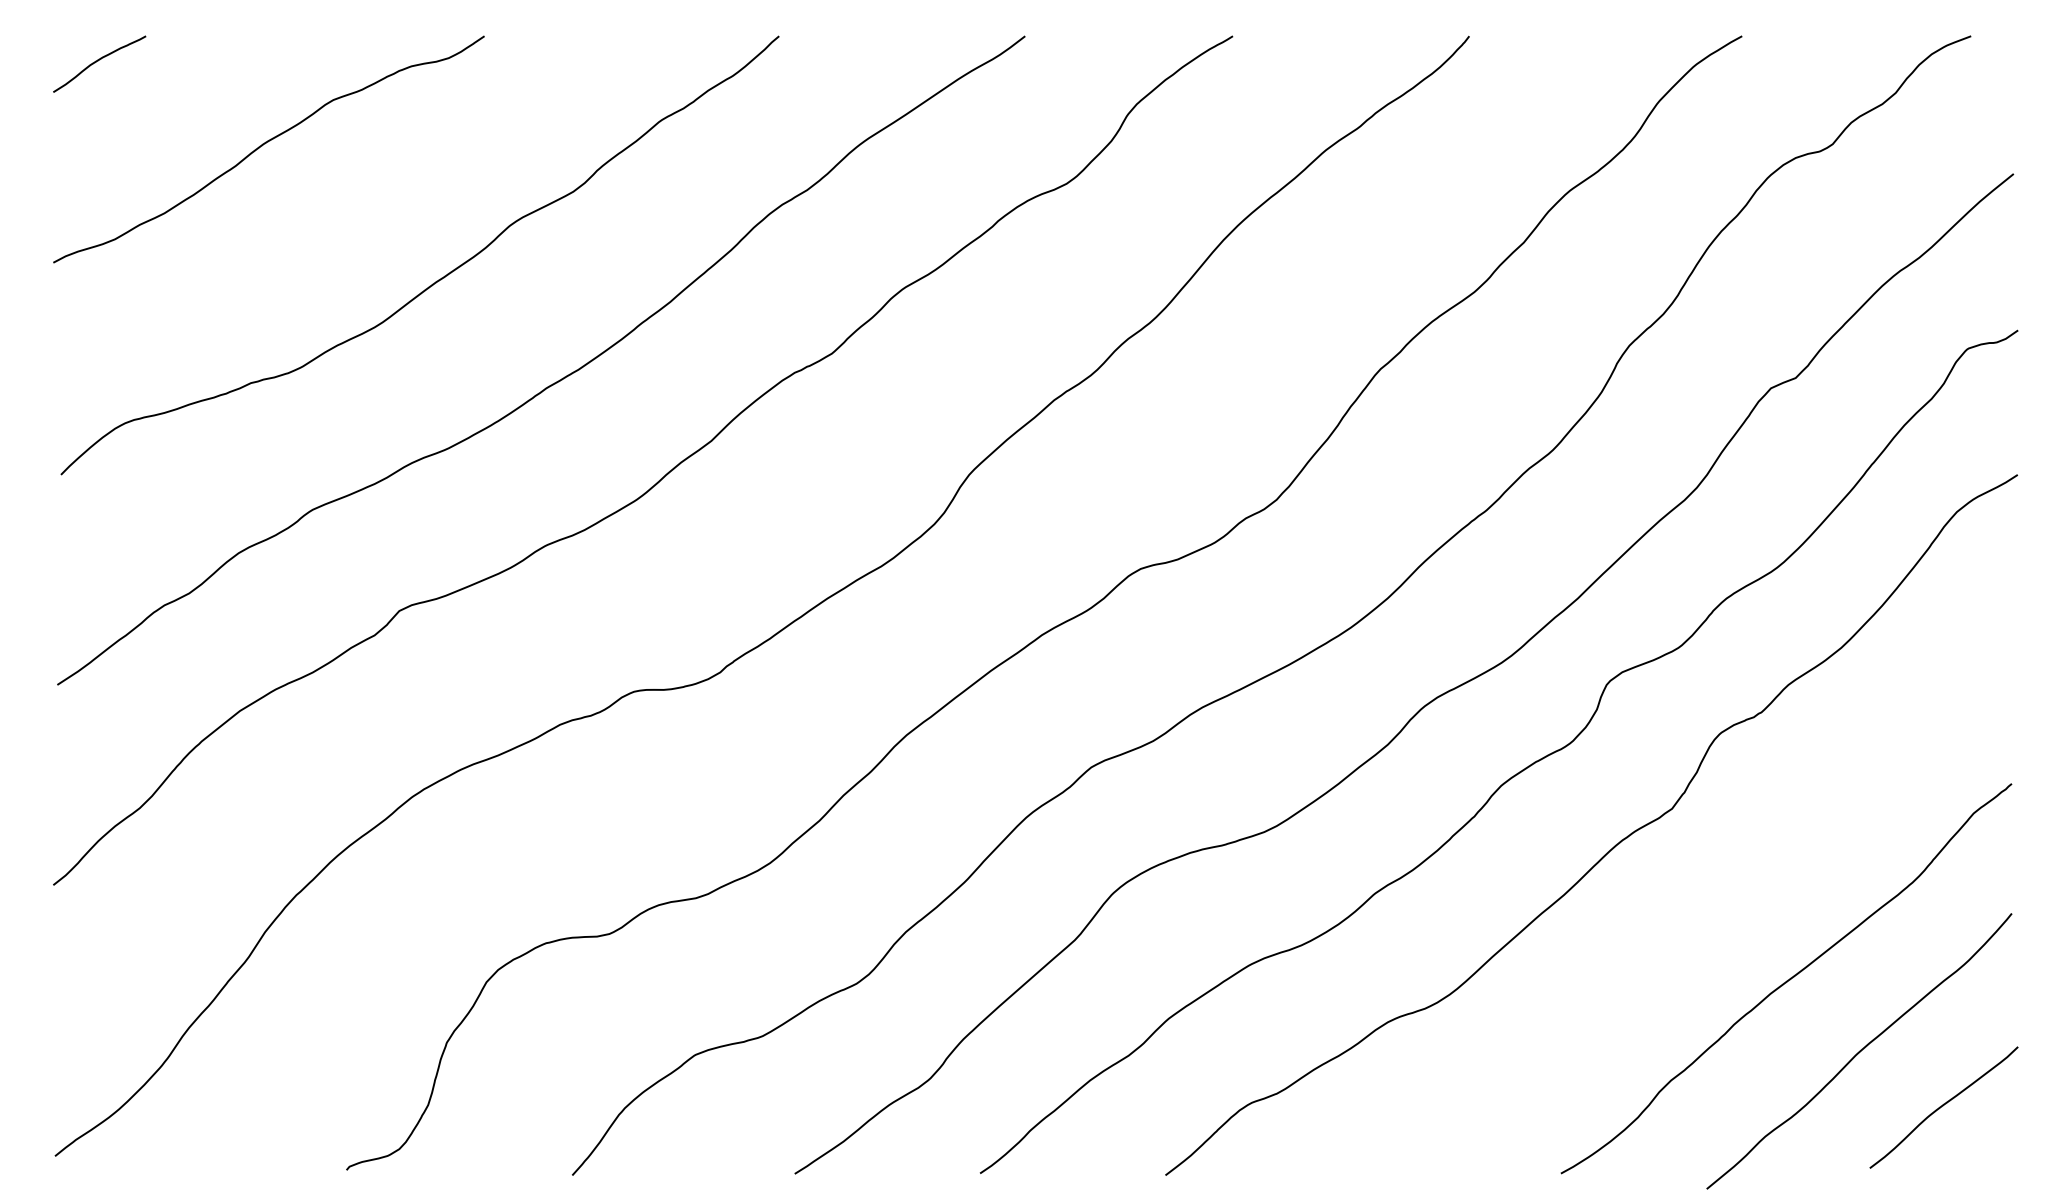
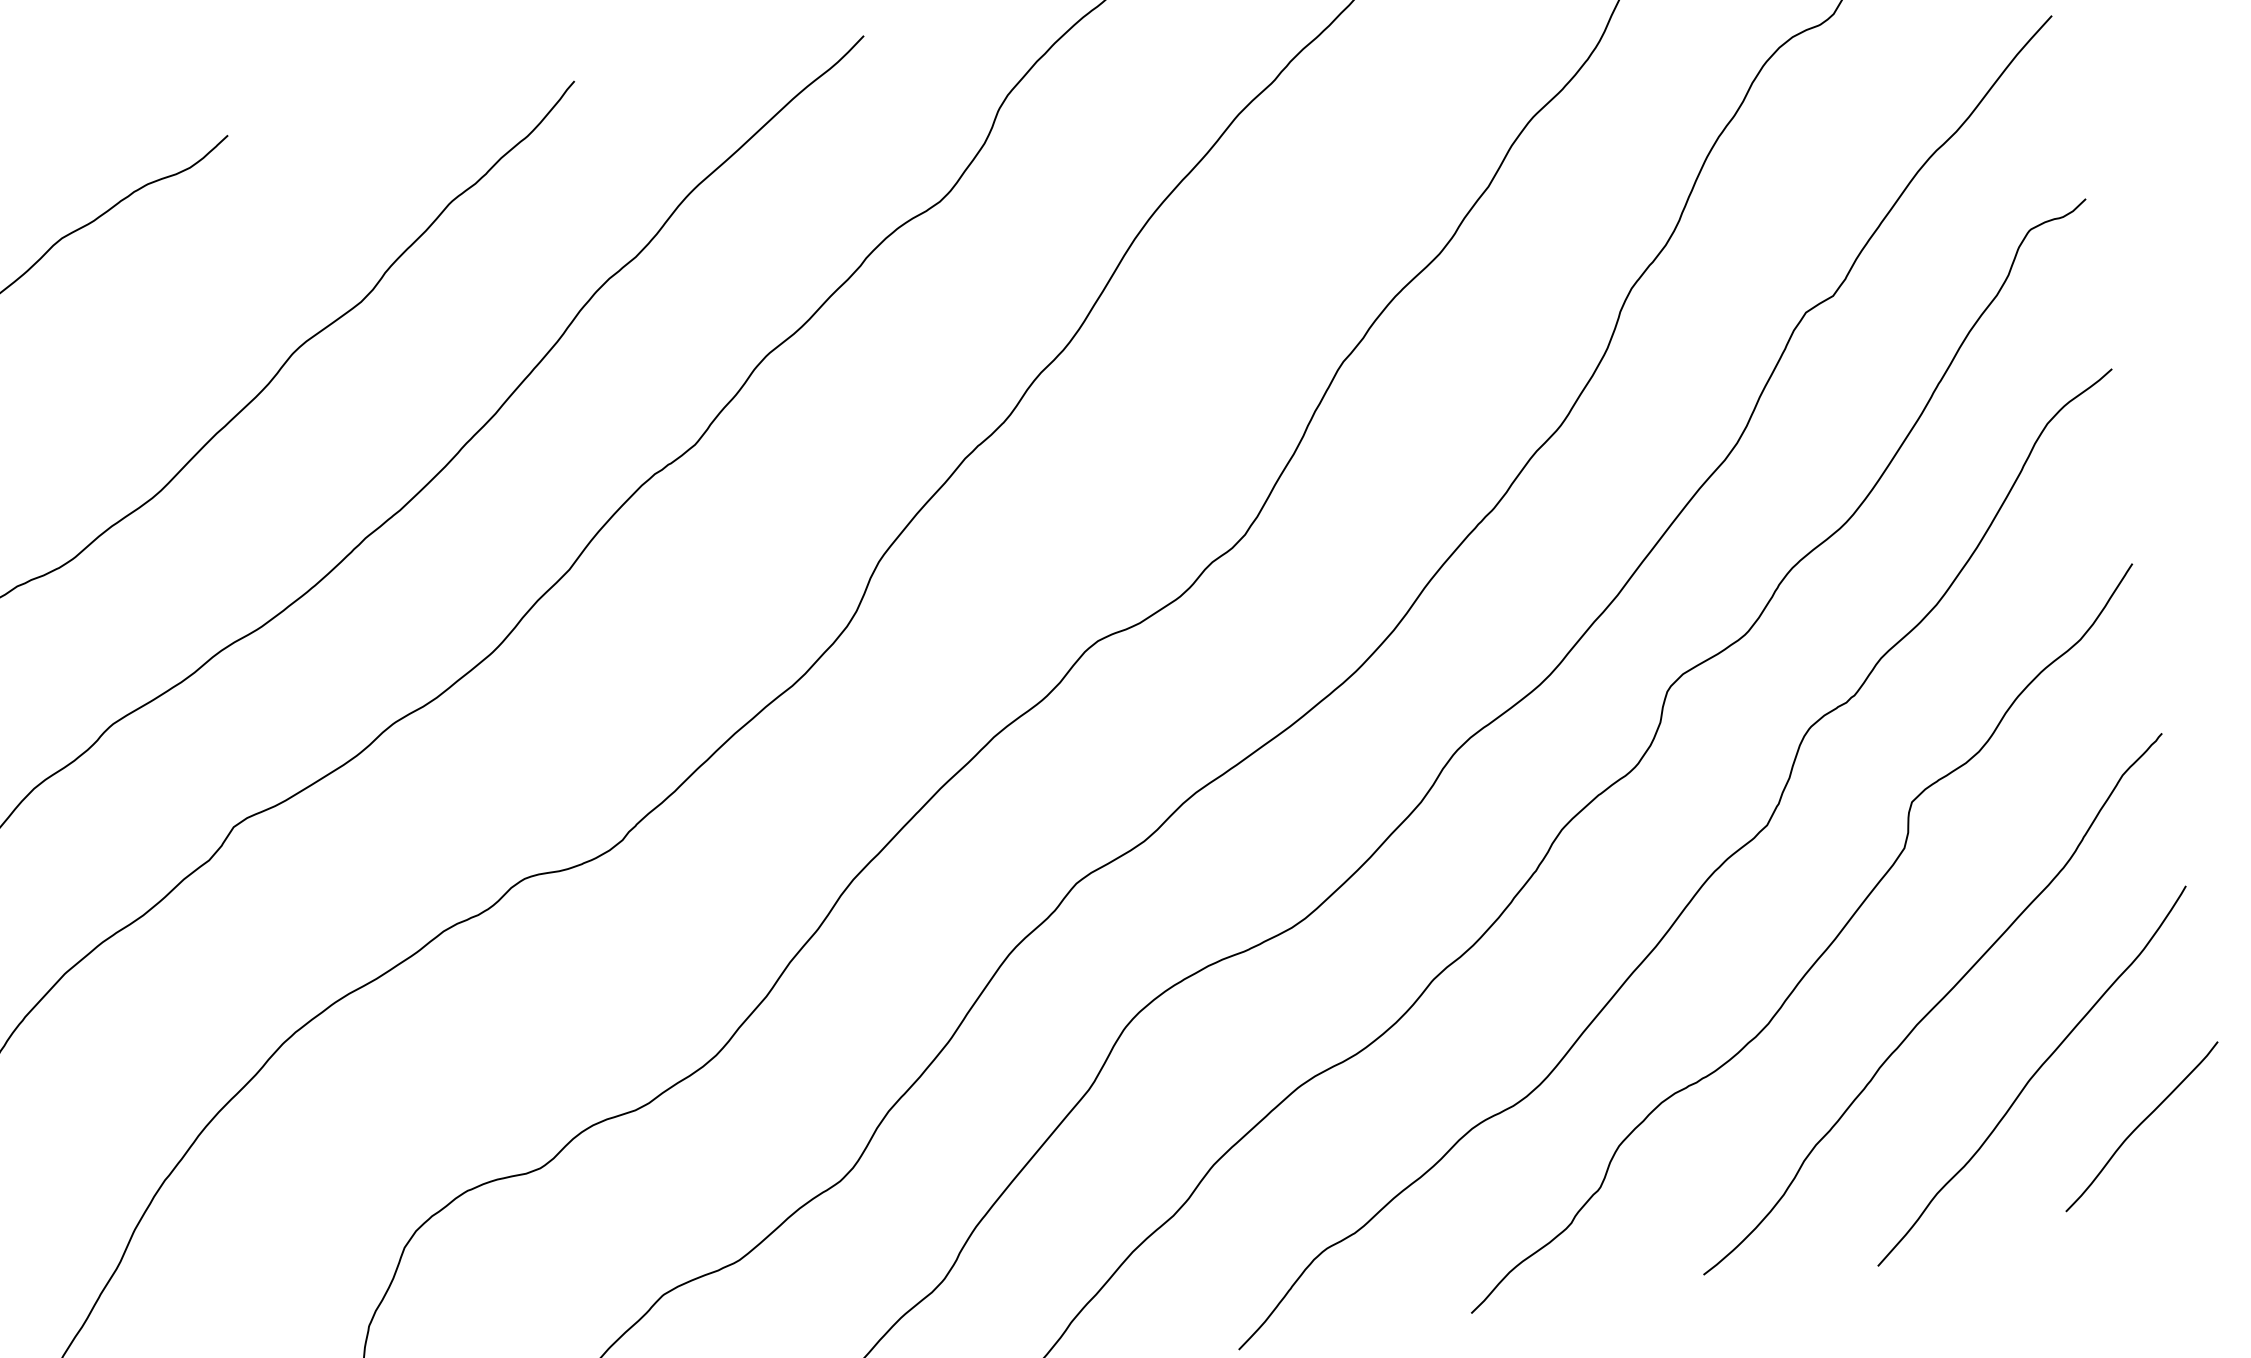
curve: (1697, 924) -> (1818, 956), added

